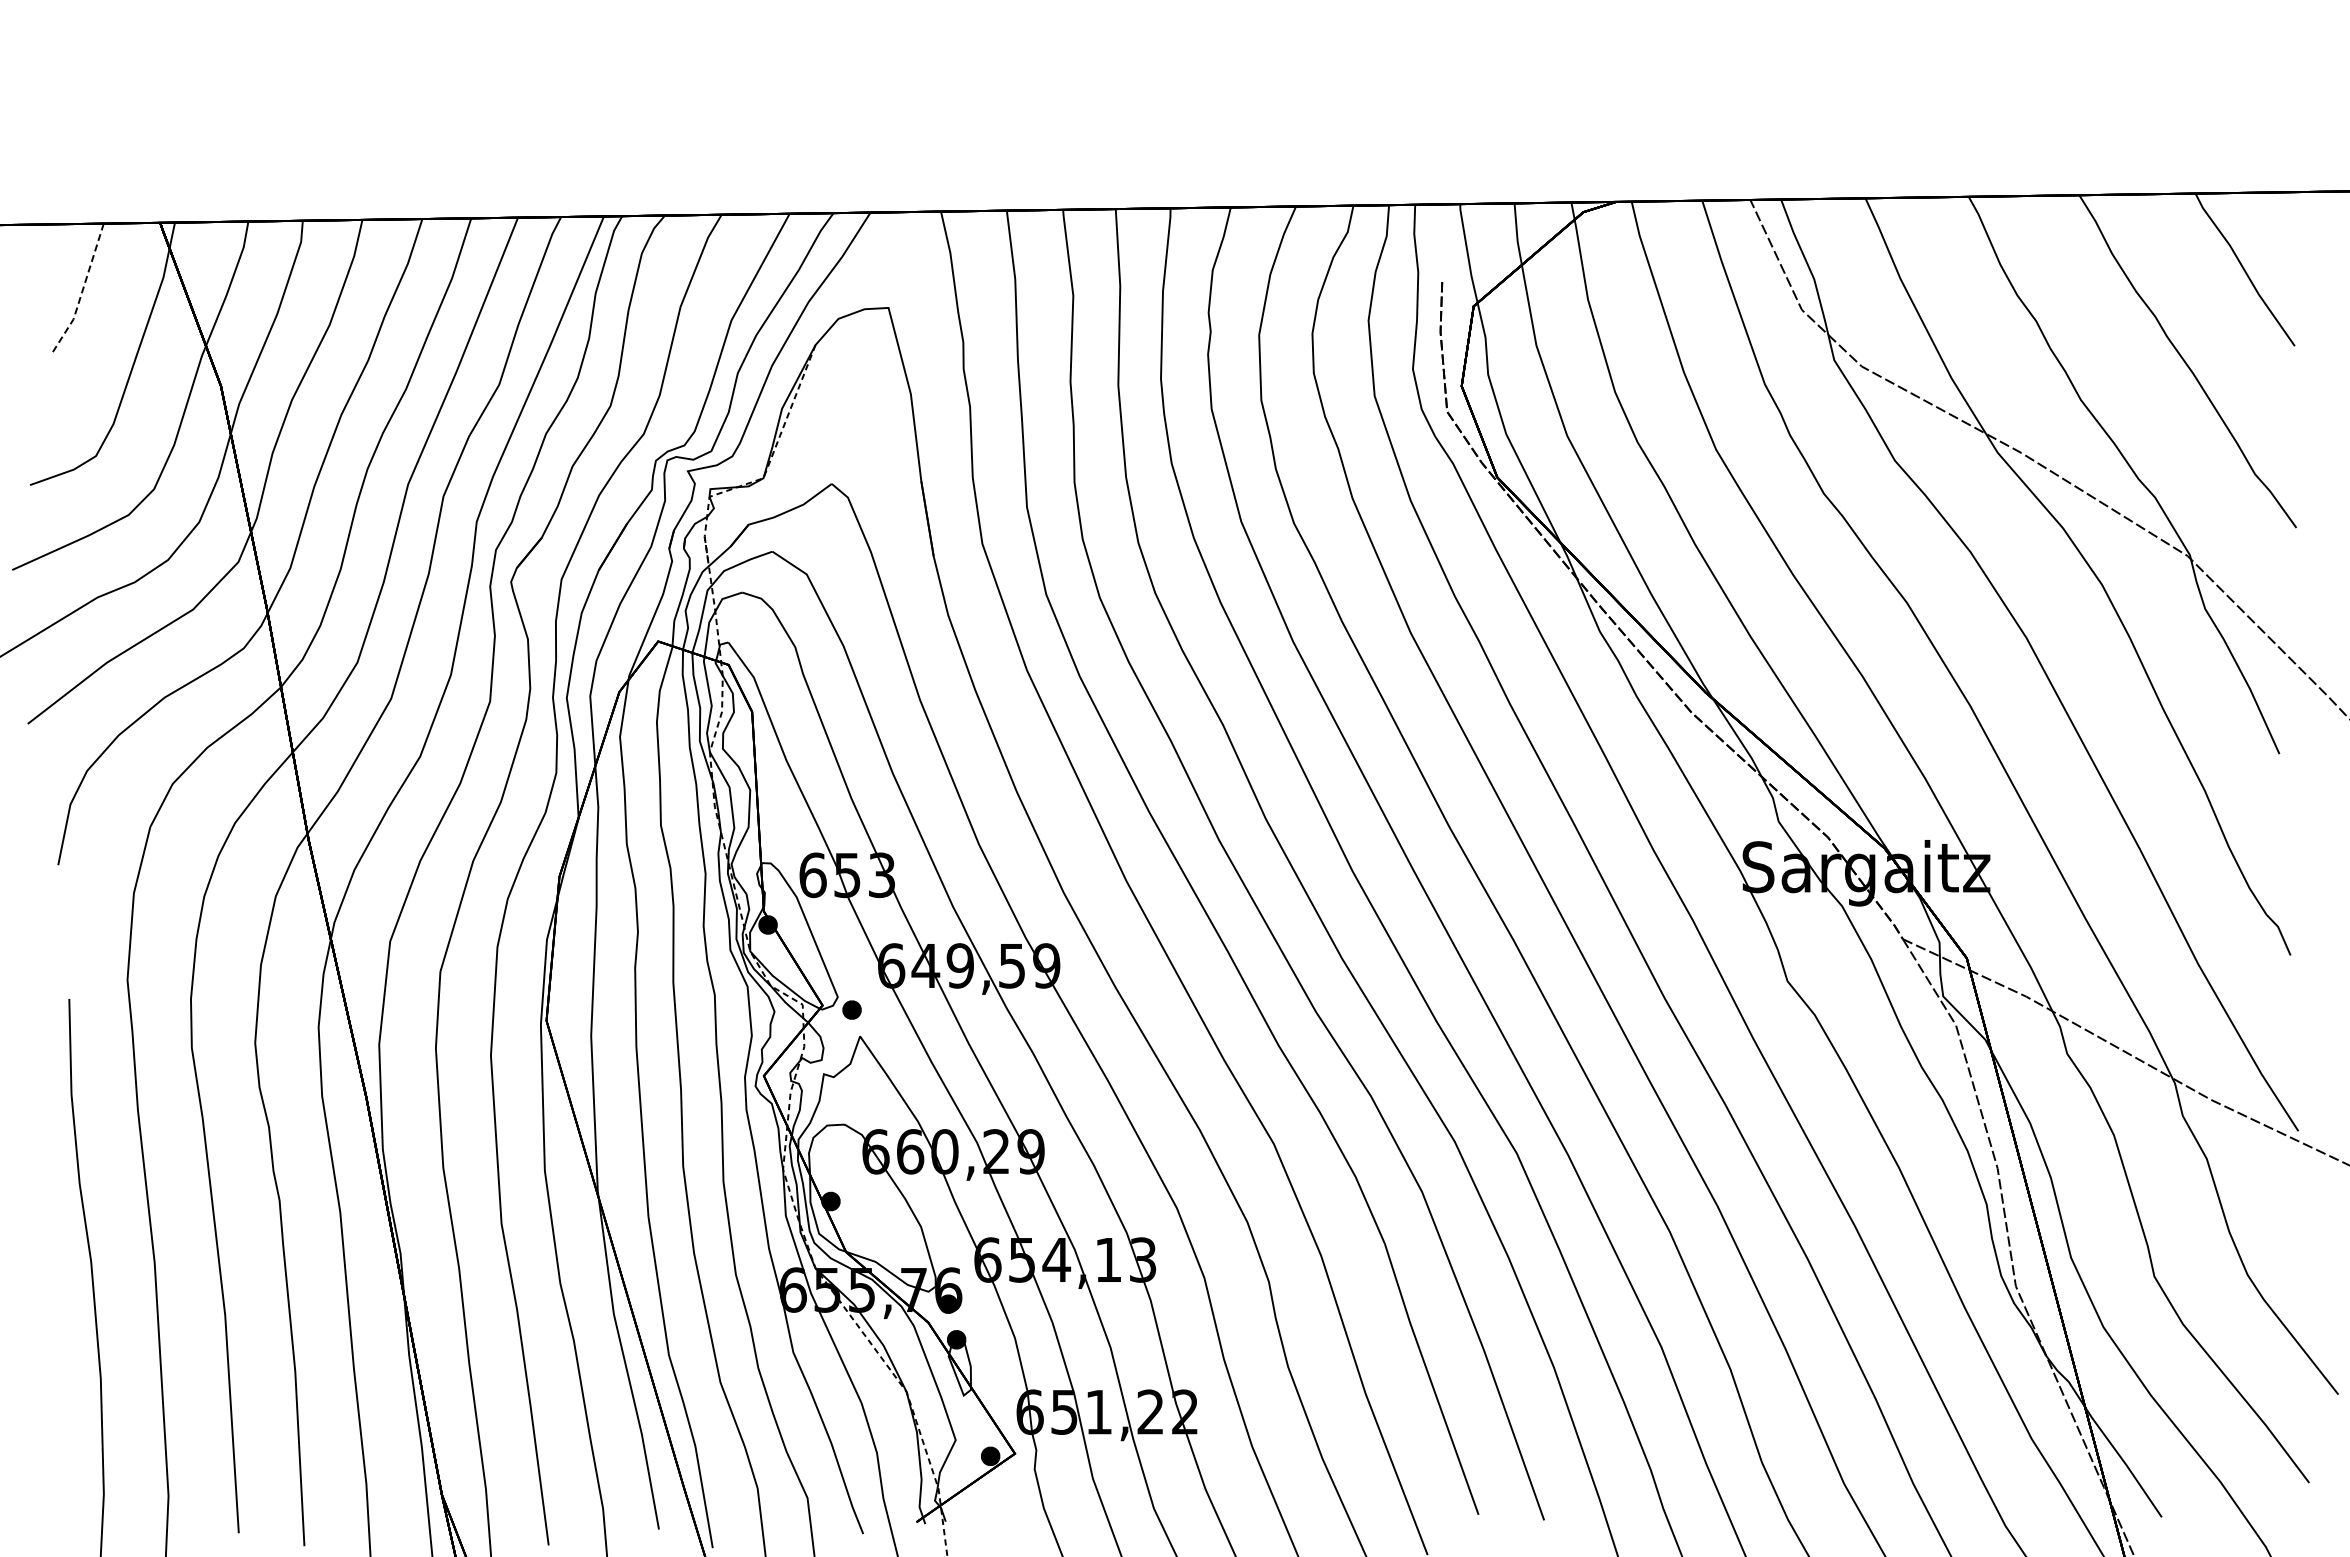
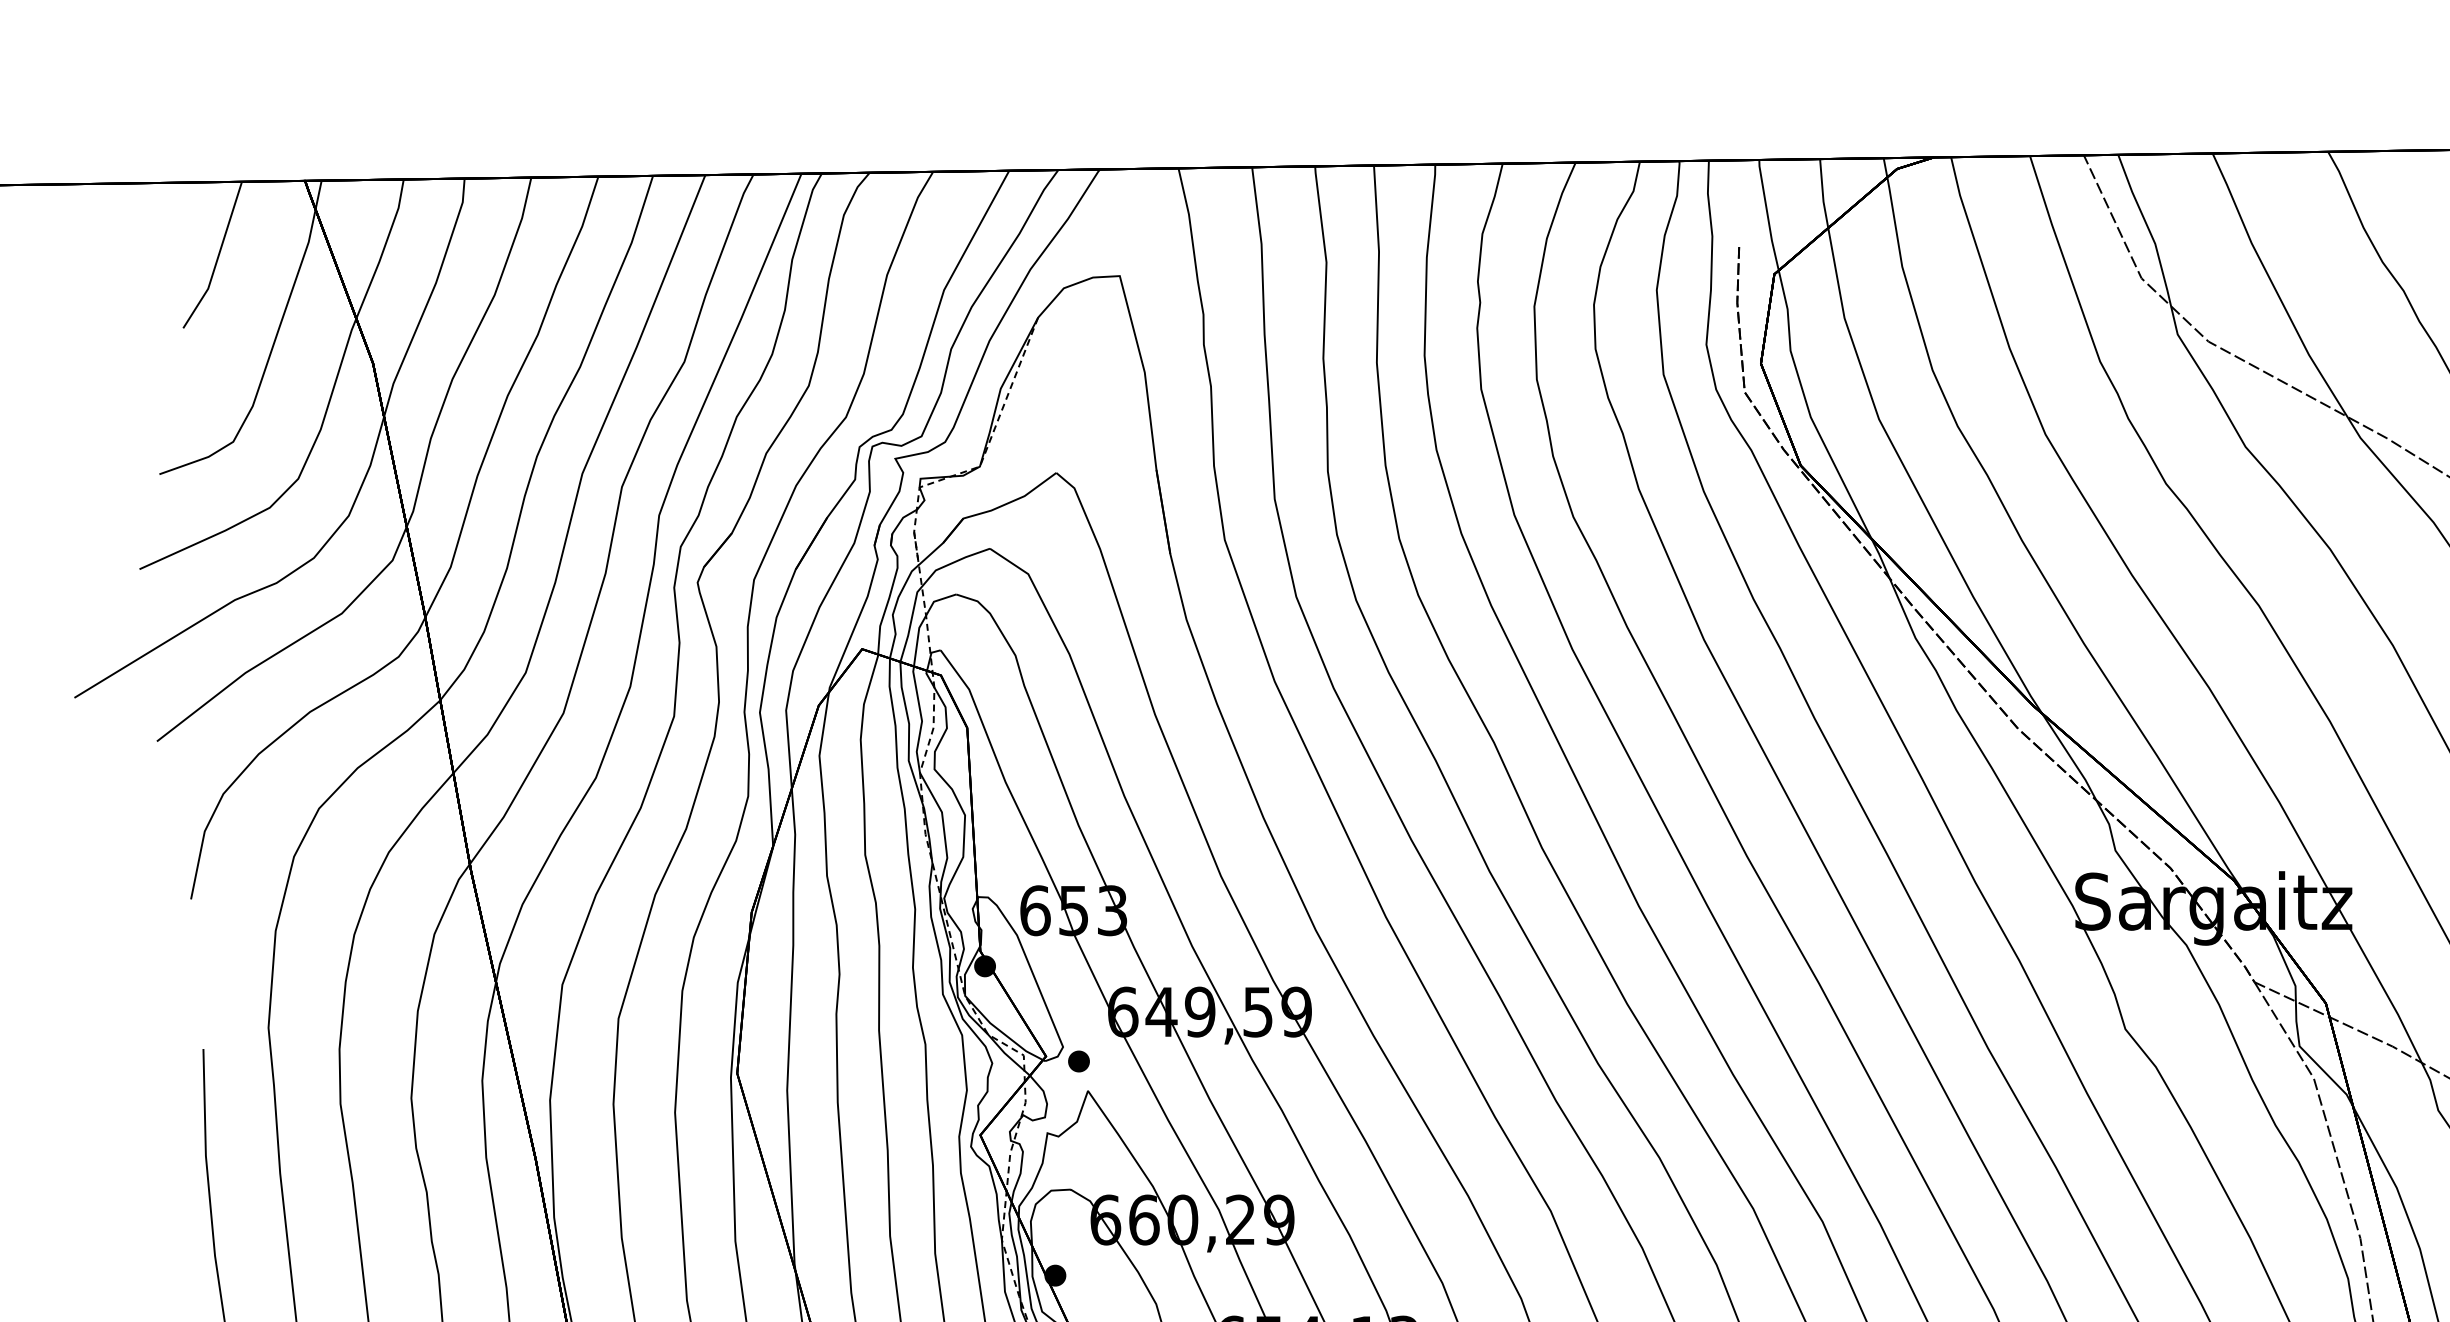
line: (82, 291) -> (218, 257), dashed -> solid

